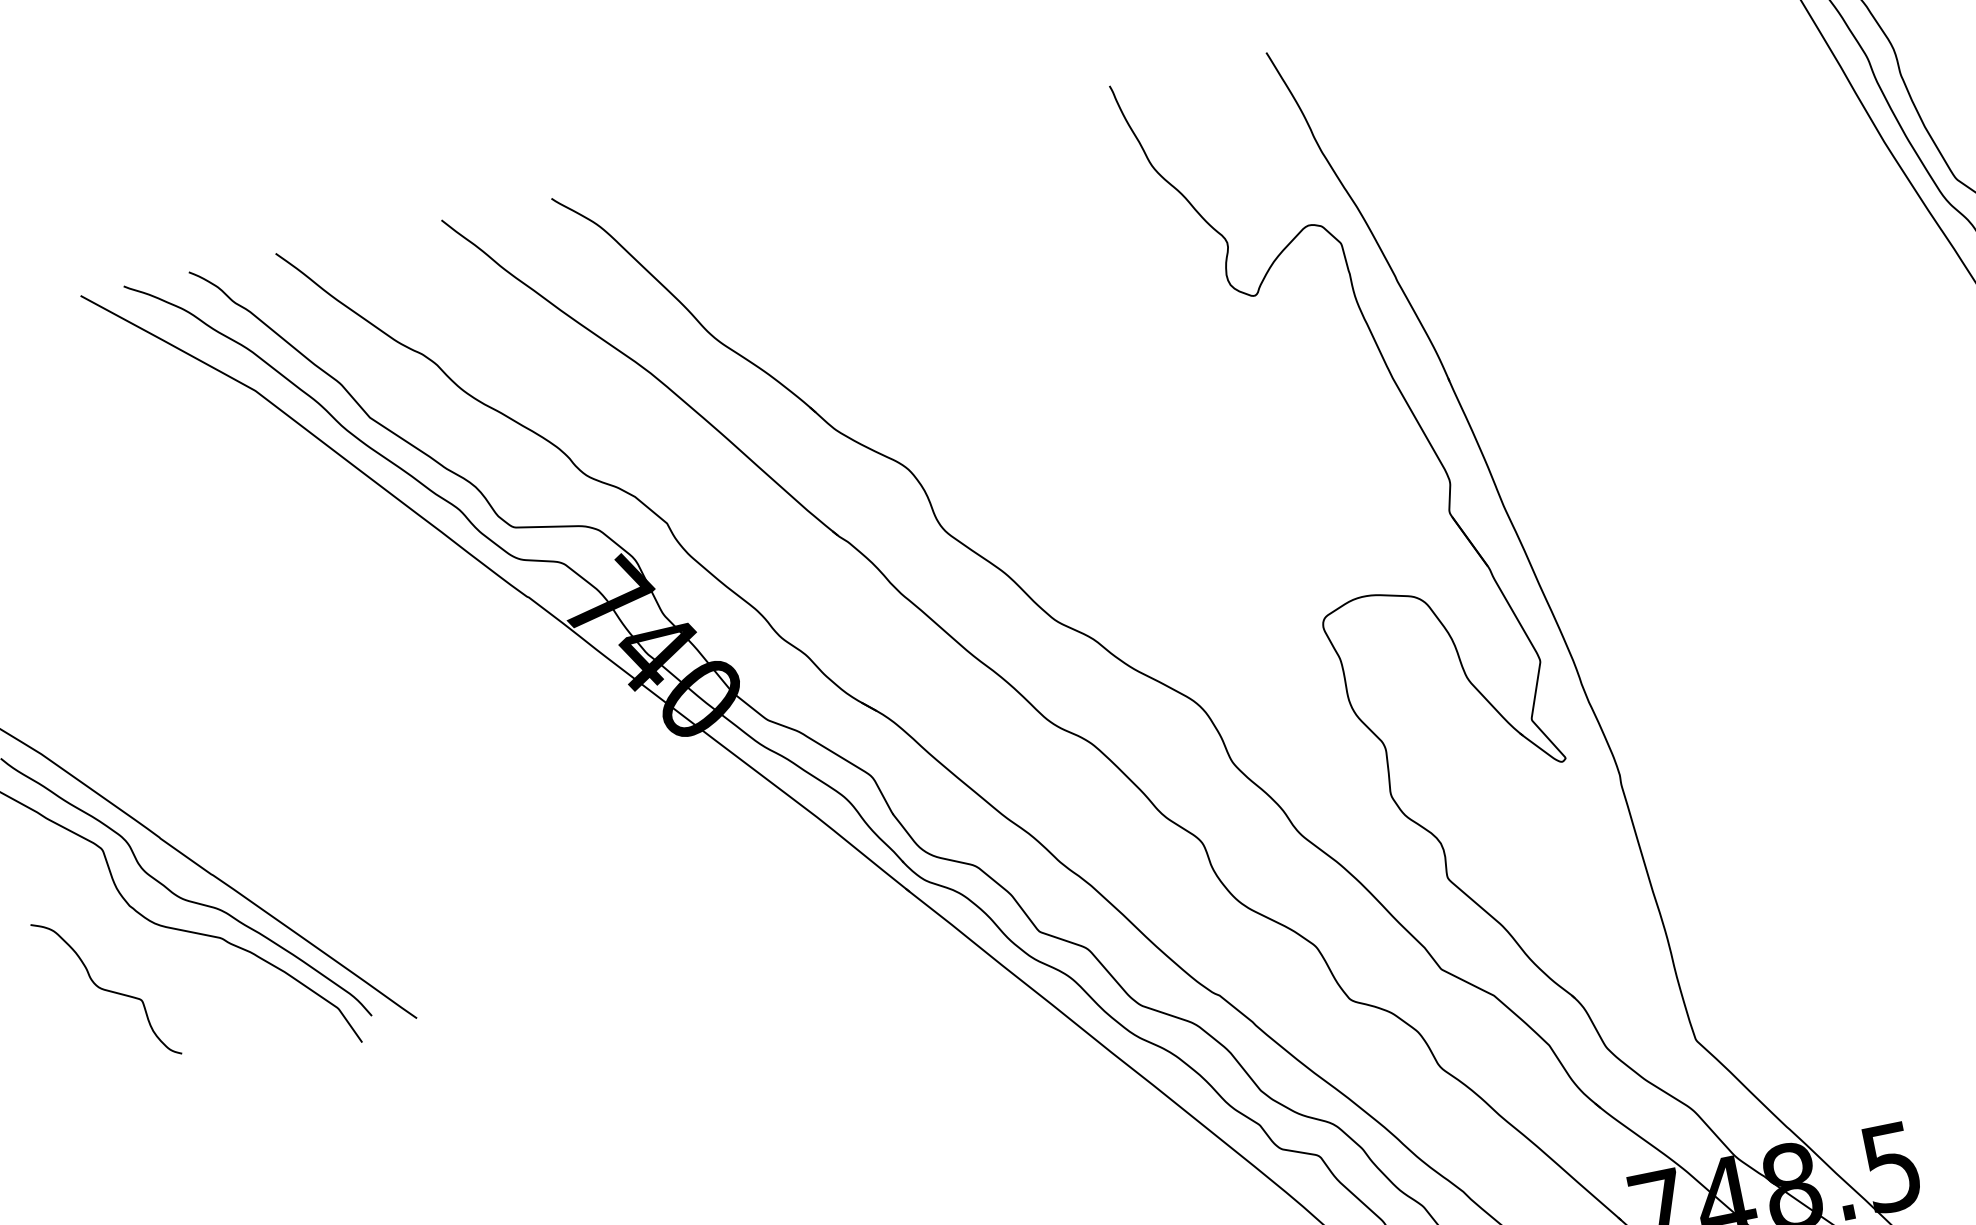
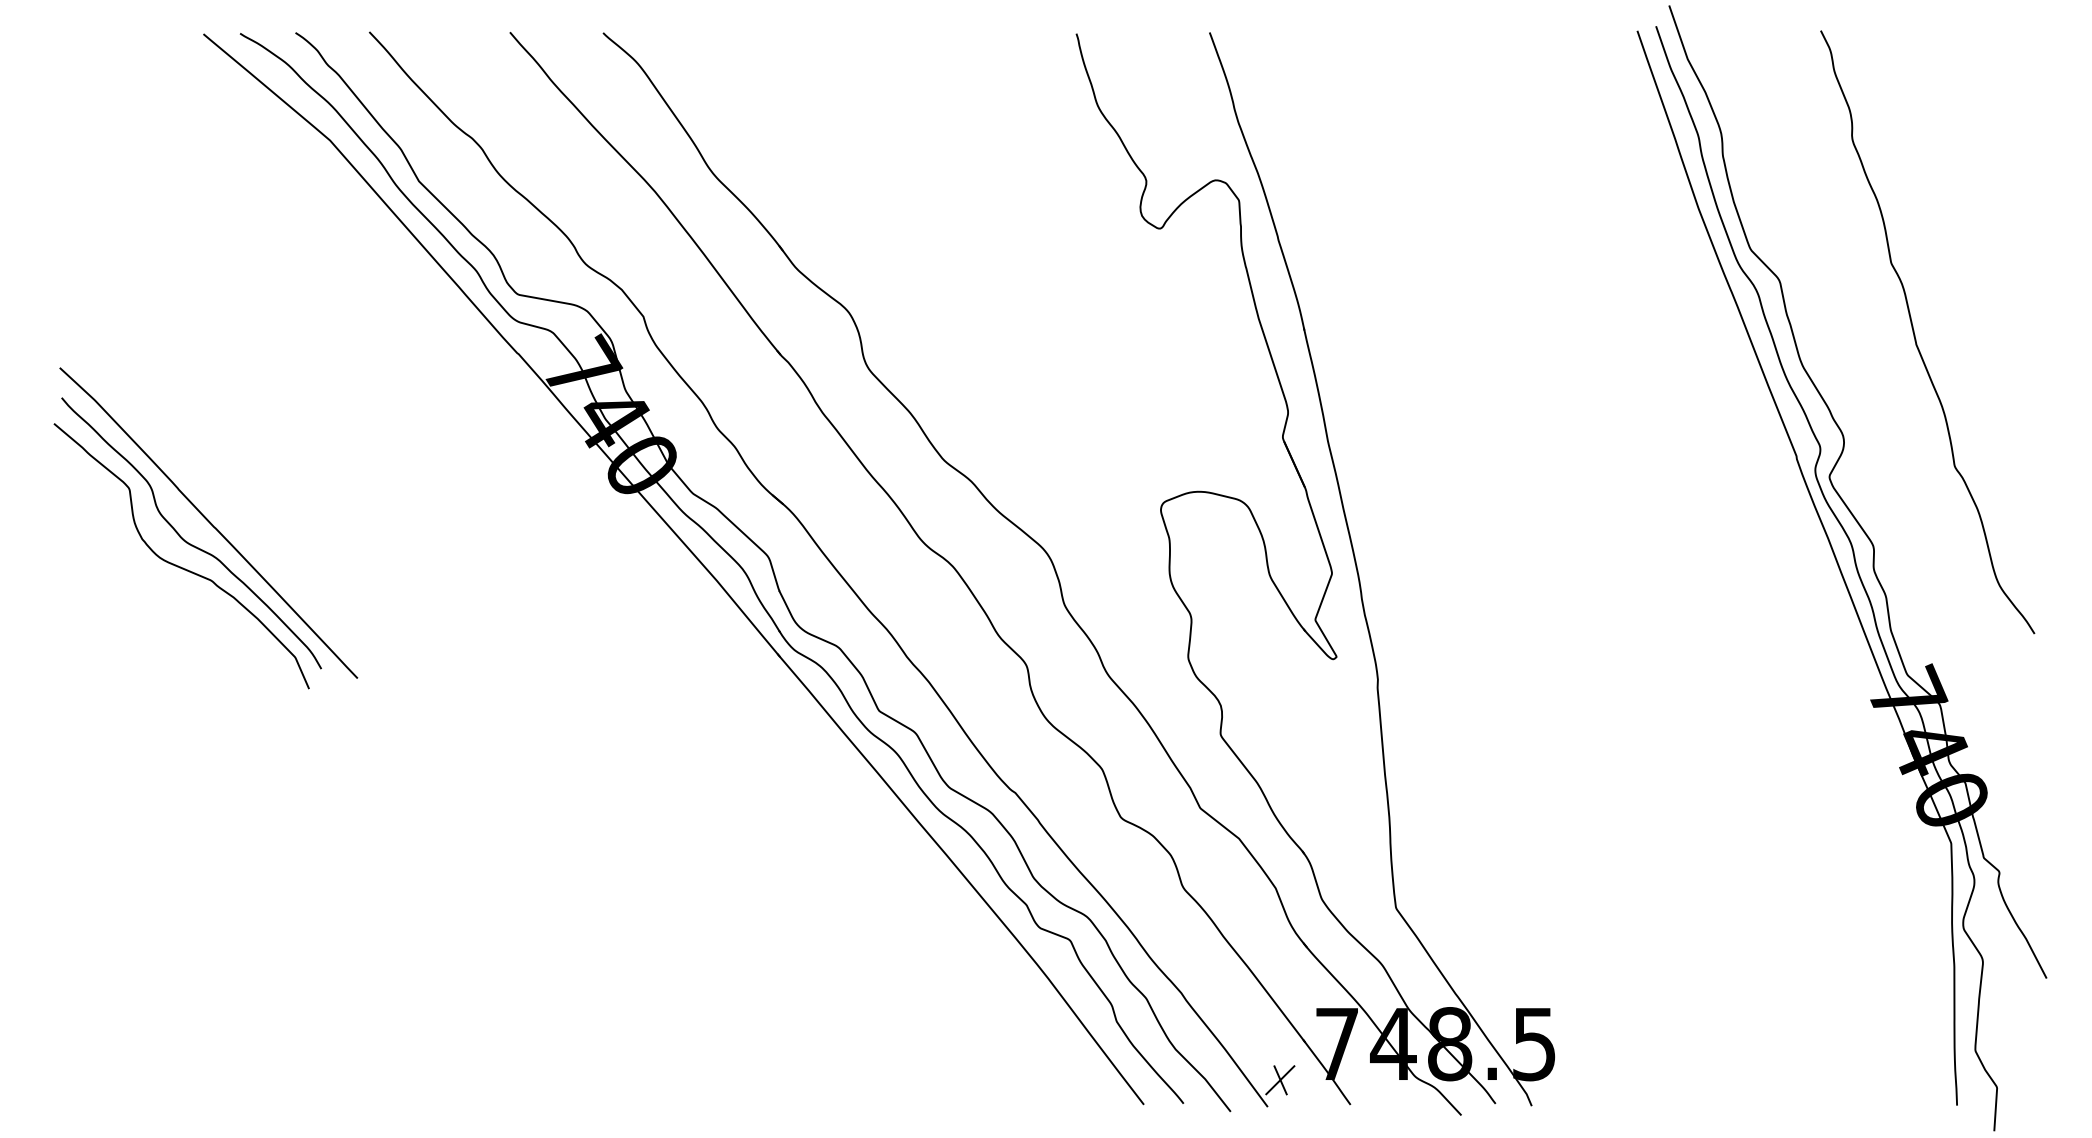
curve: (104, 988) -> (108, 602), removed

